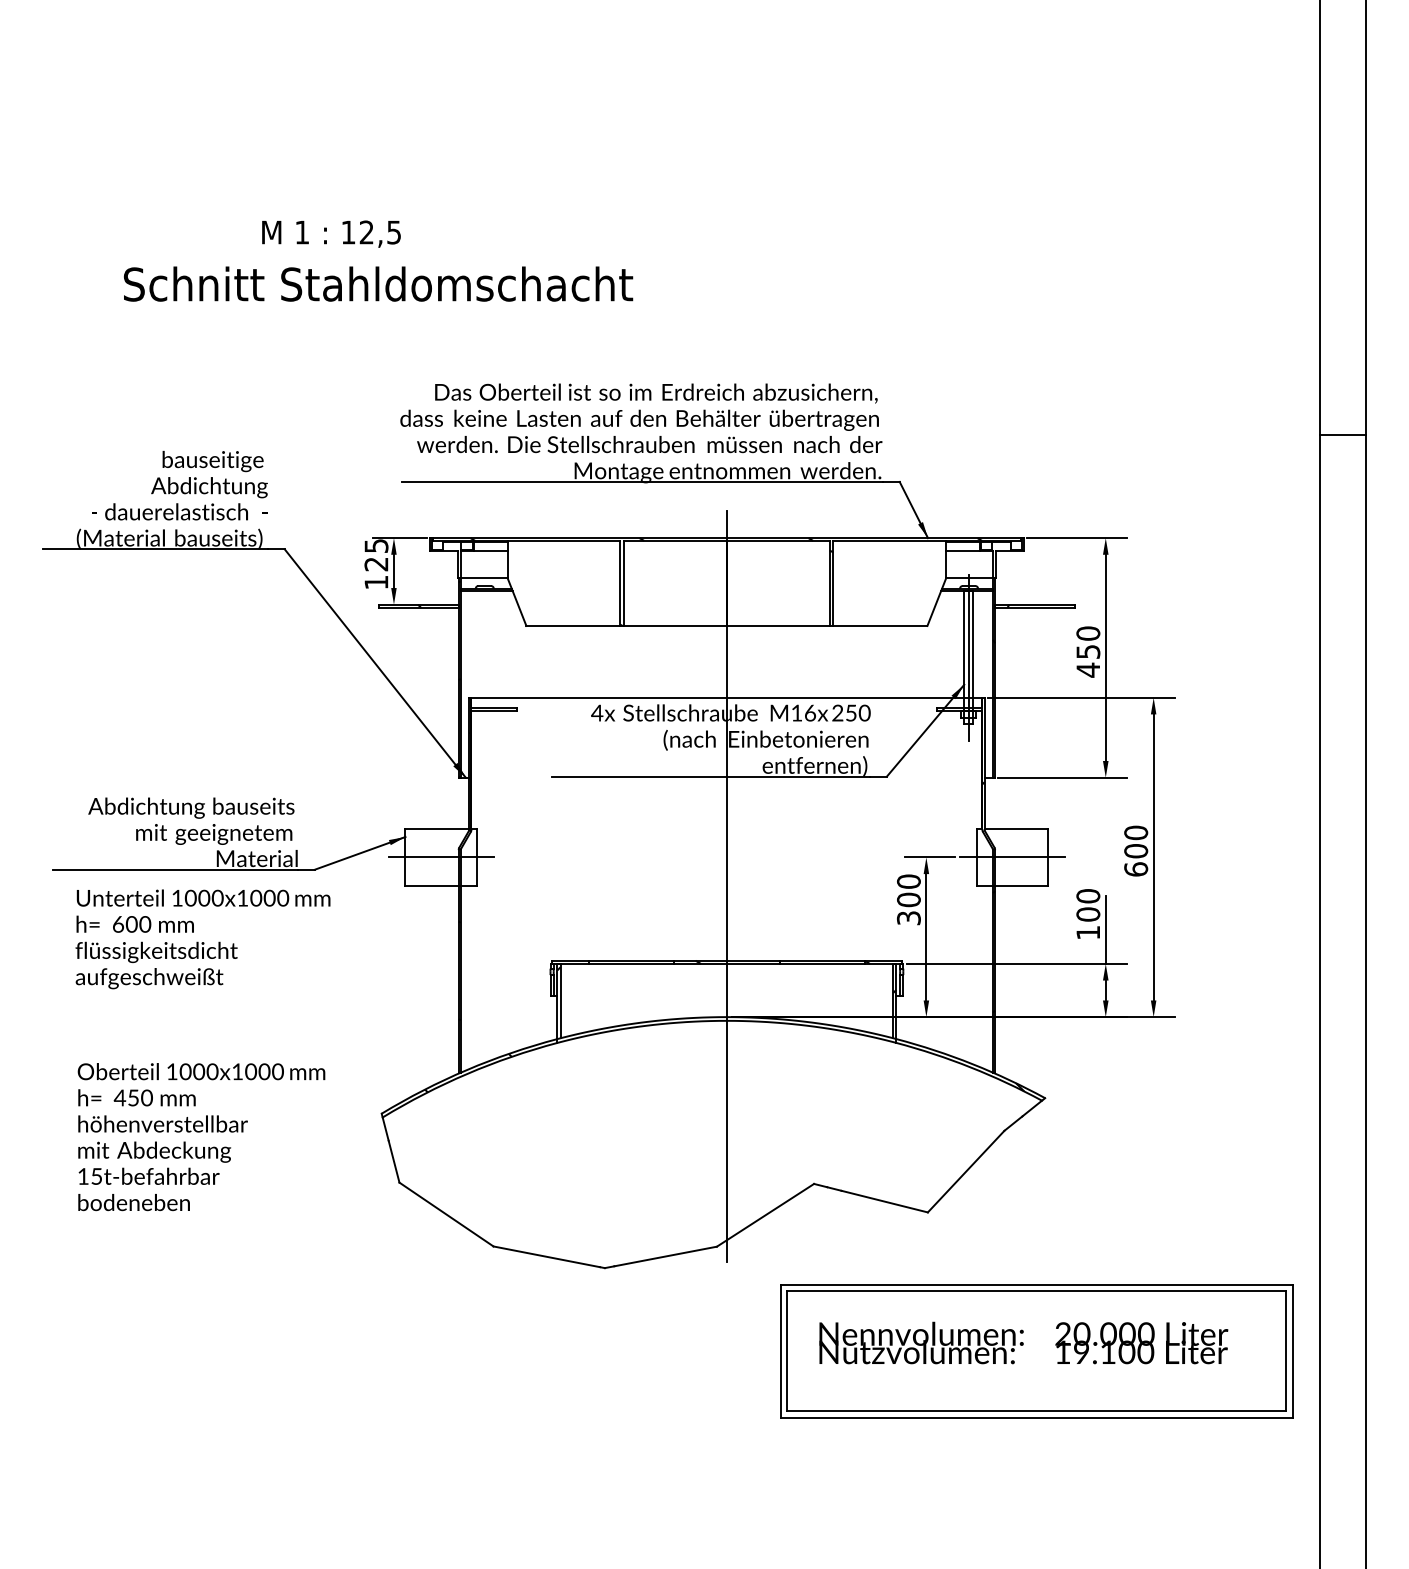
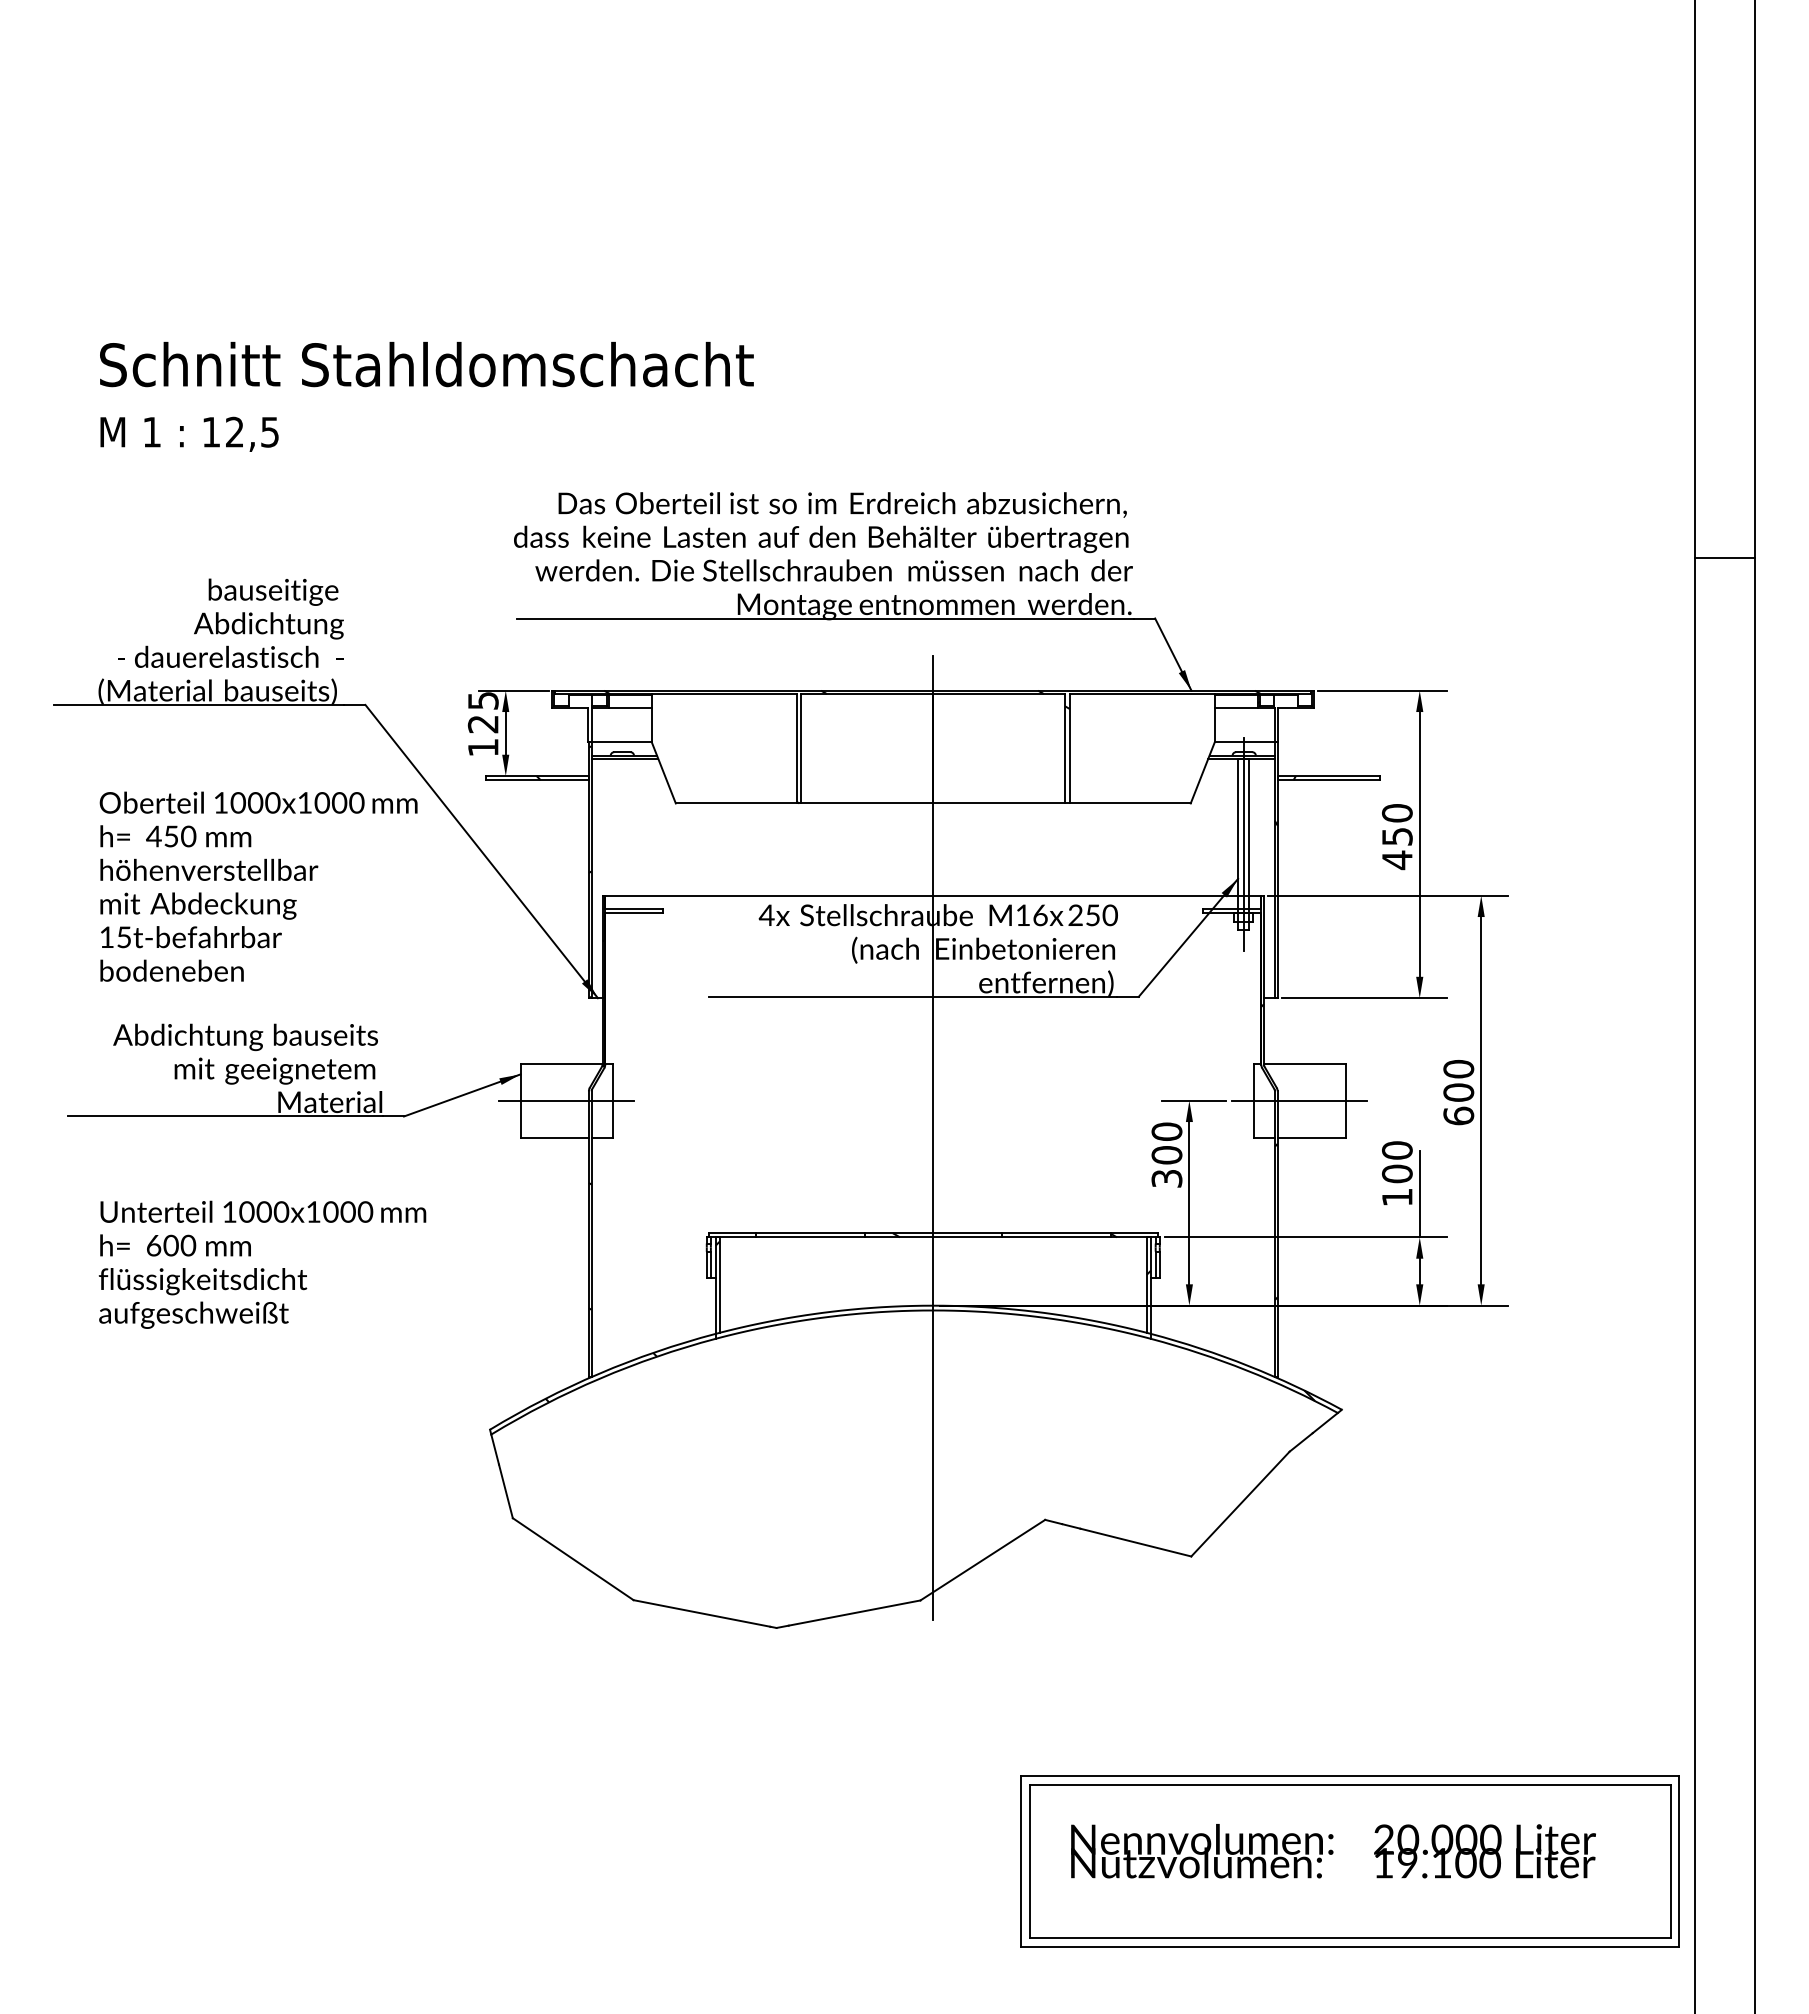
text: (331, 233) -> (189, 433), moved
text: (378, 284) -> (426, 364), moved
text: (202, 939) -> (262, 1264), moved
text: (201, 1136) -> (258, 886), moved
part: (1036, 1351) -> (1349, 1861), moved

